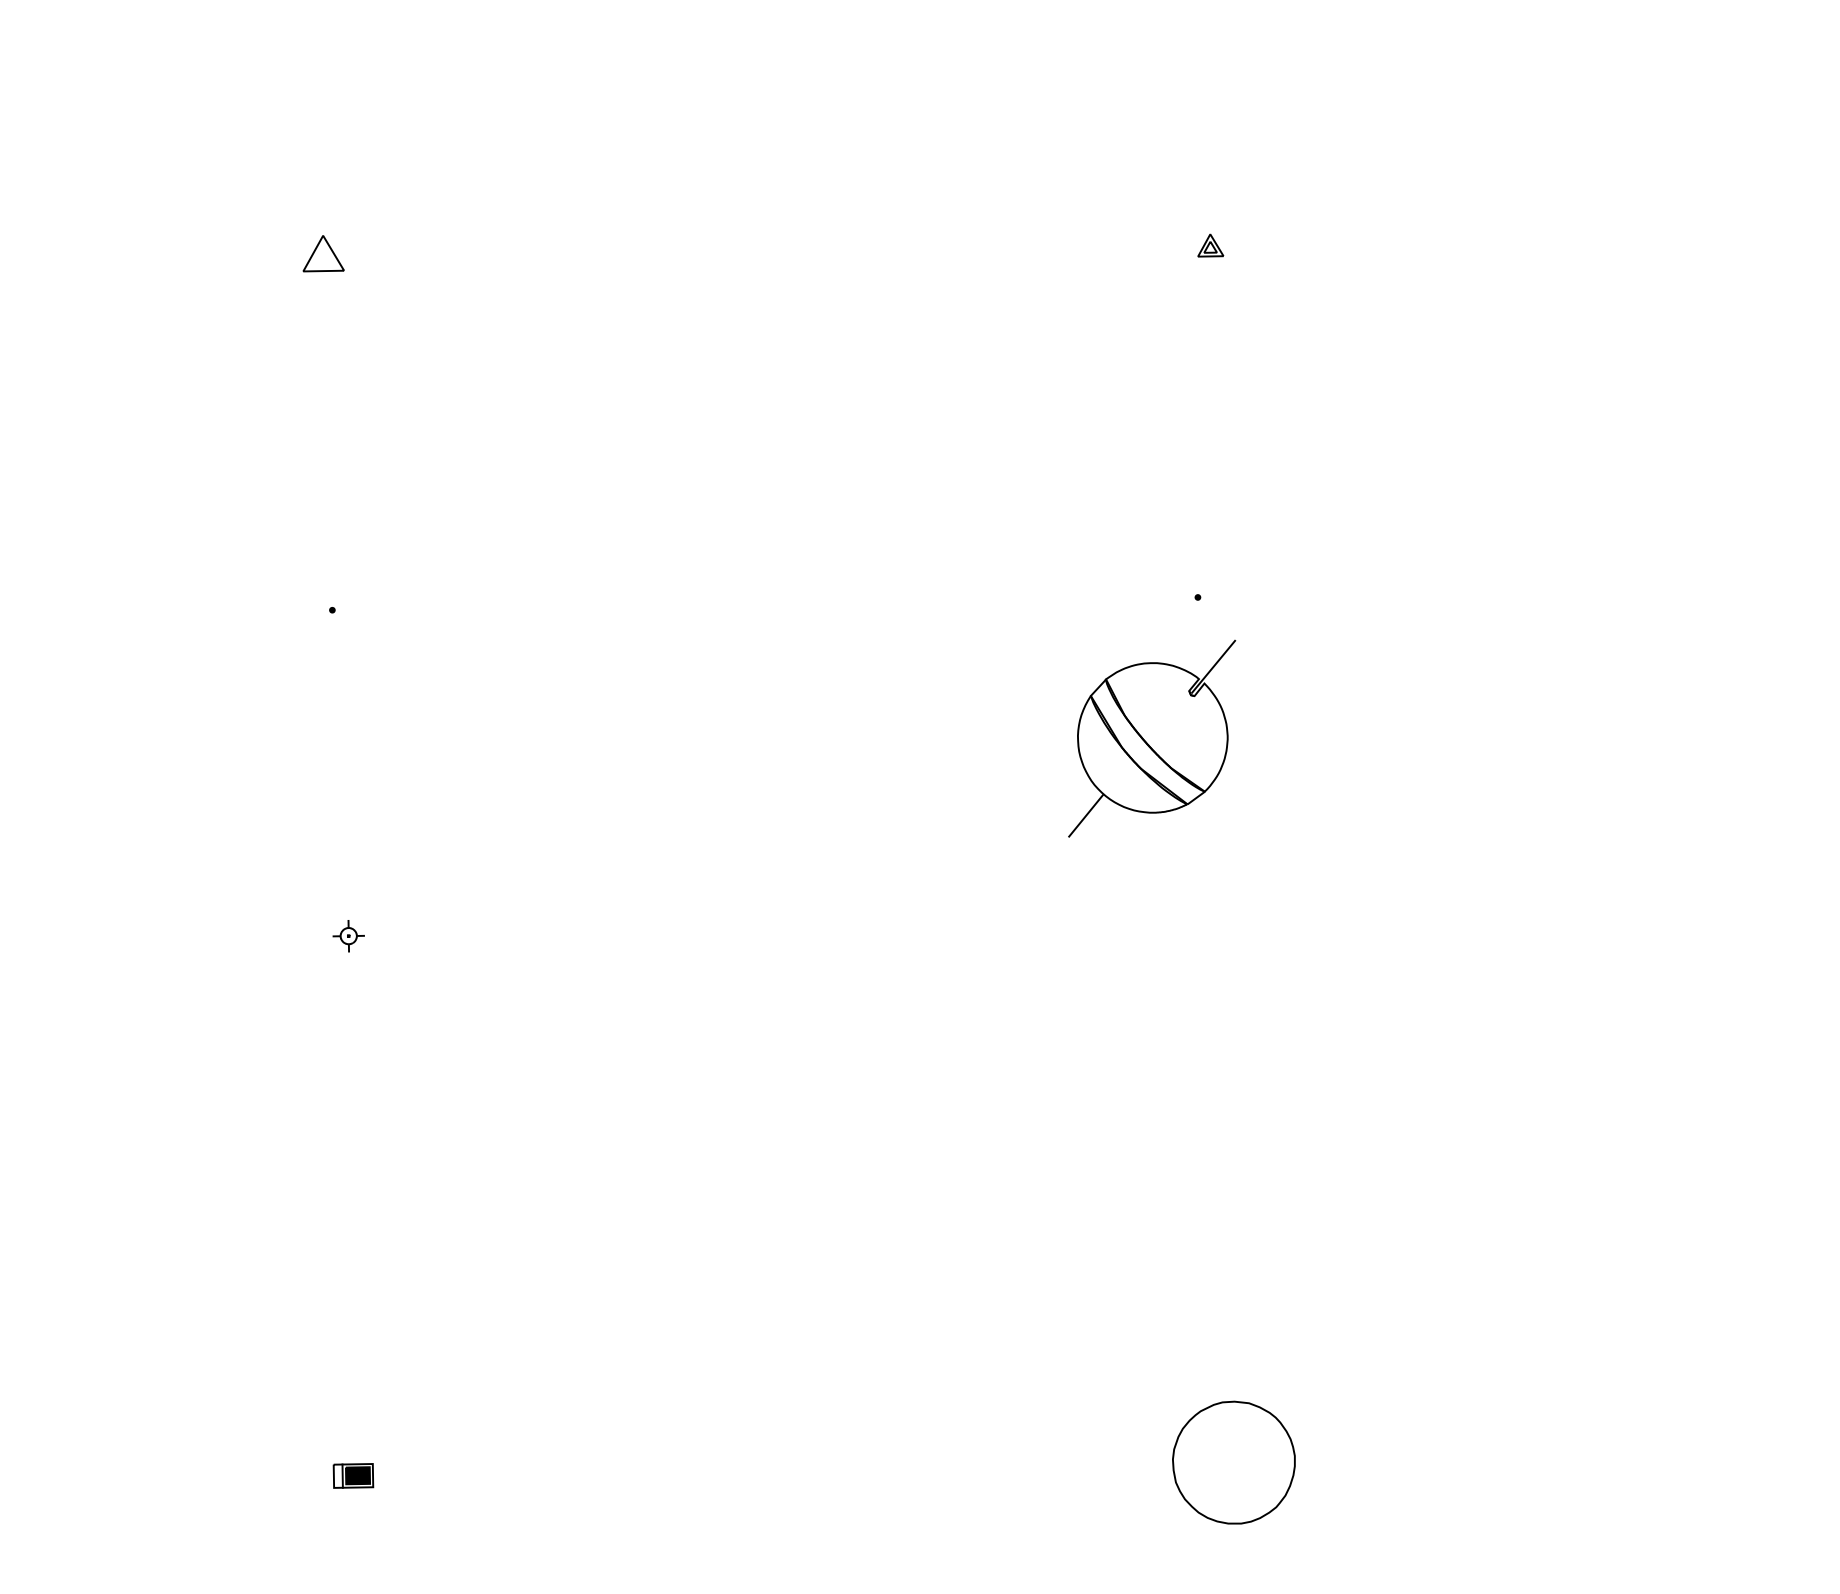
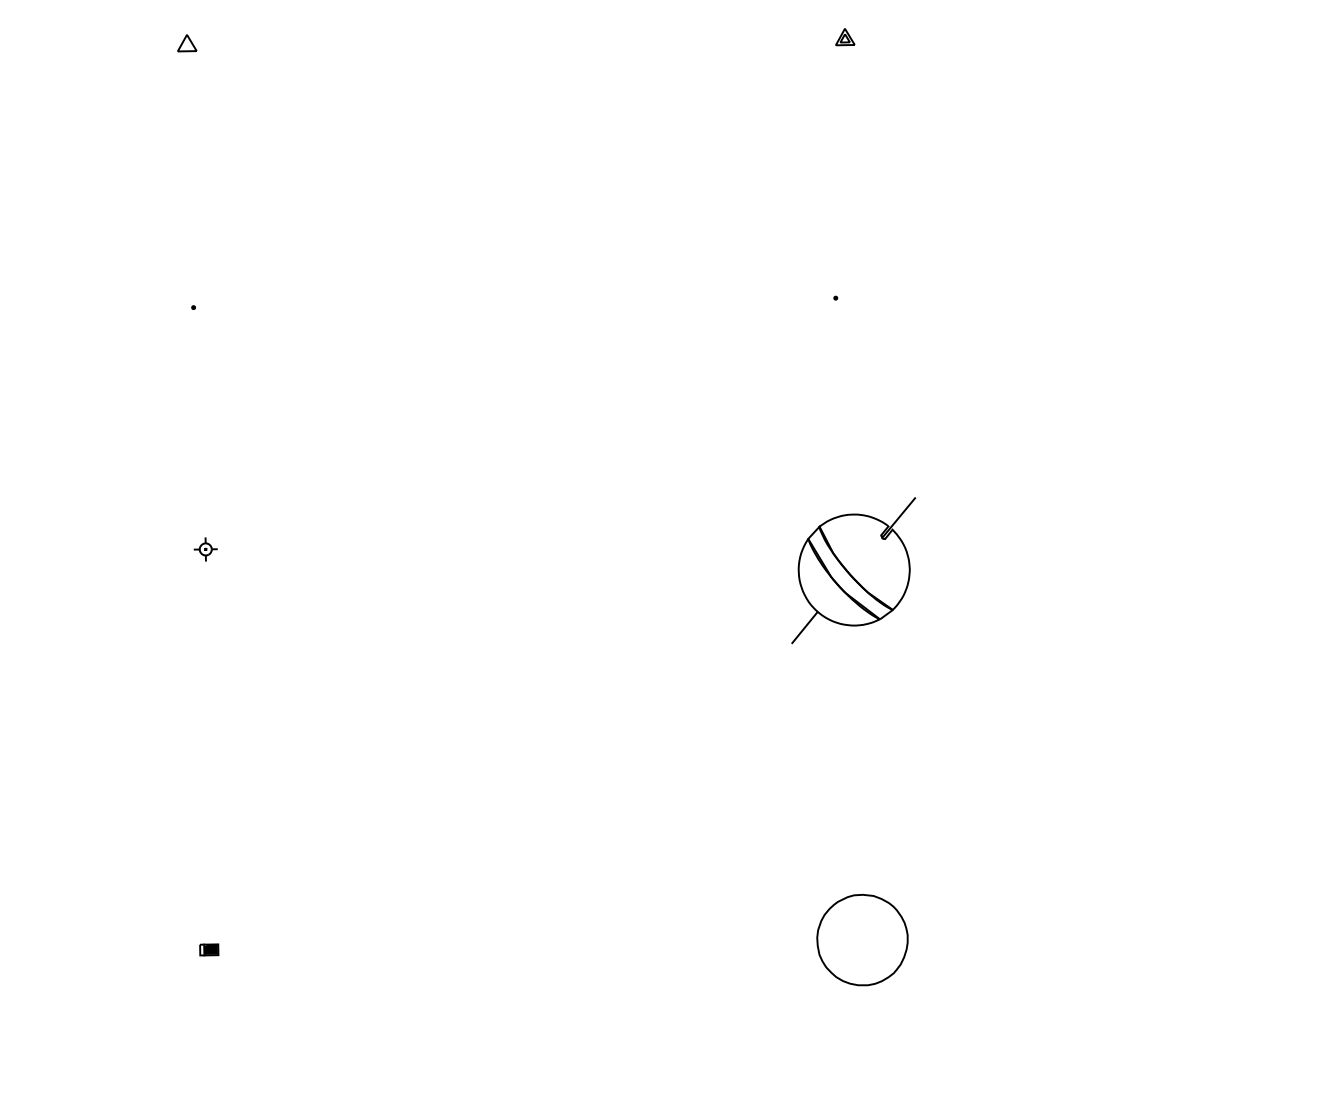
part: (323, 253) -> (187, 42), size x0.62
part: (1152, 738) -> (853, 570), moved
part: (353, 1475) -> (209, 949), size x0.62

